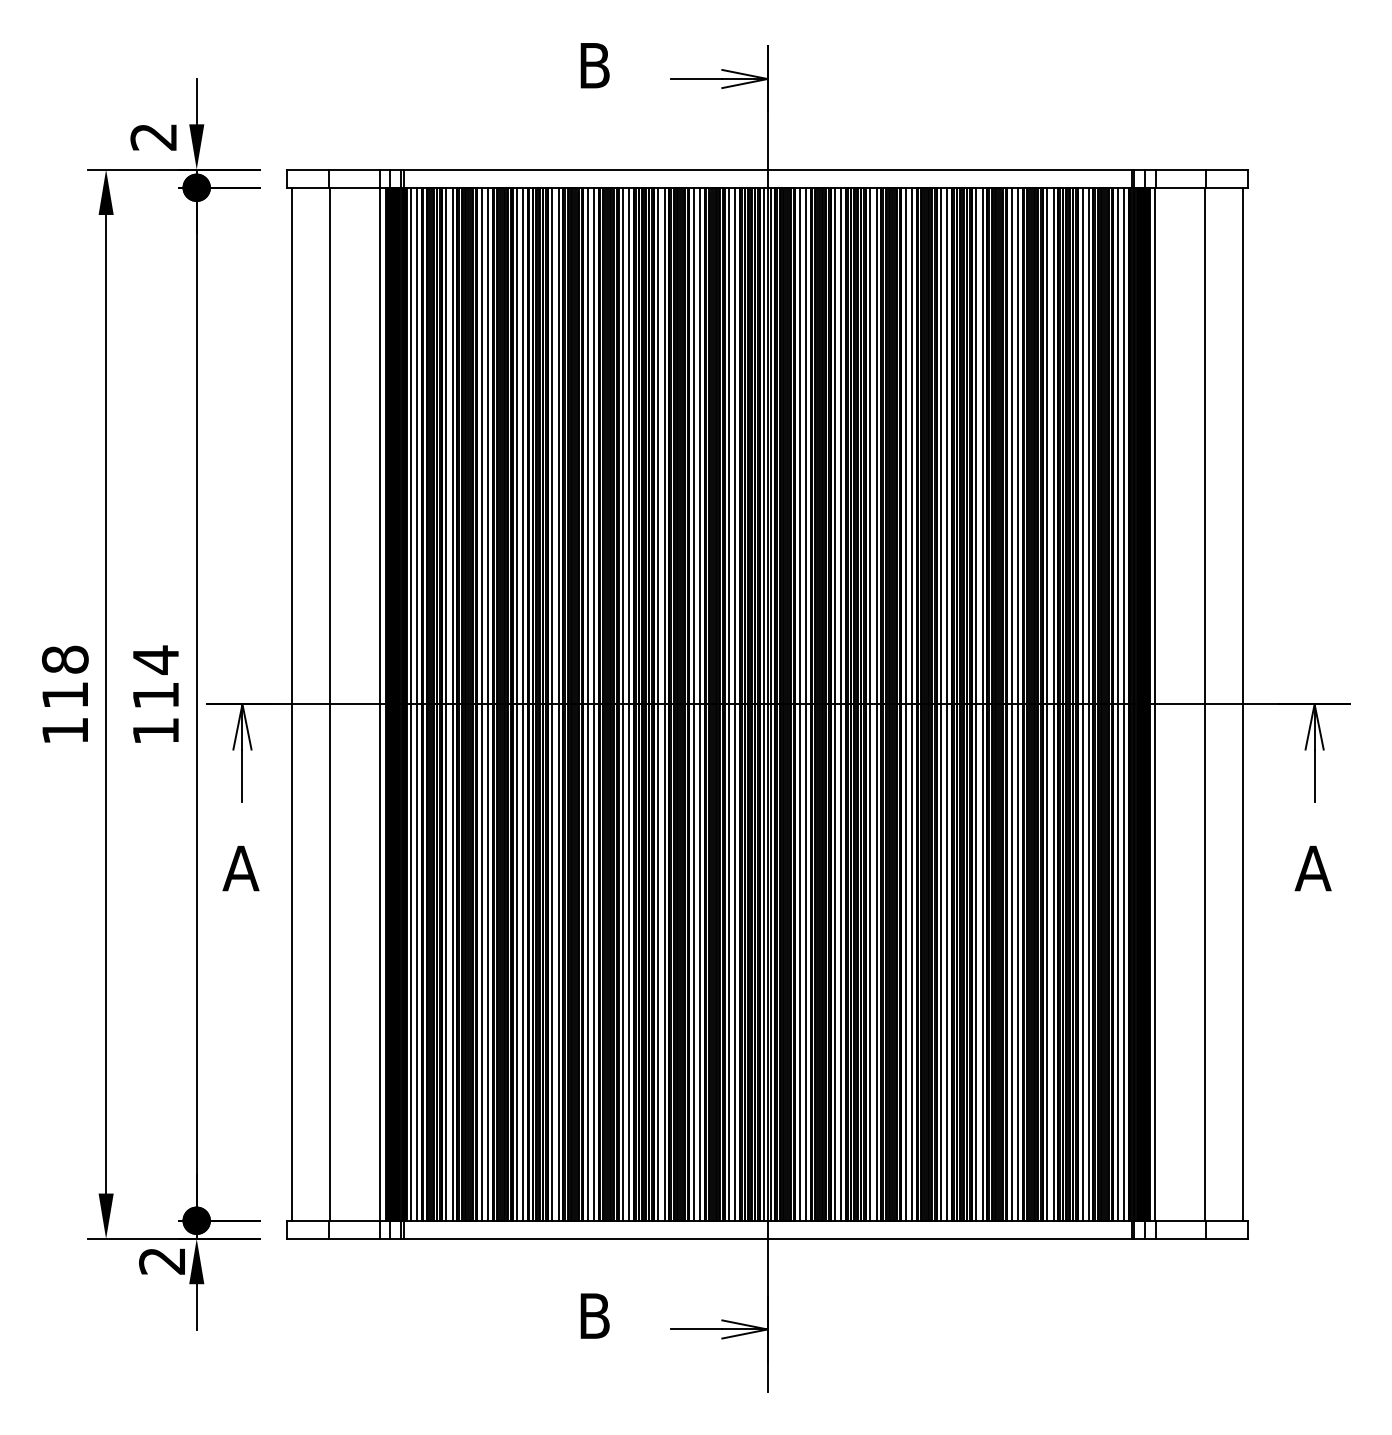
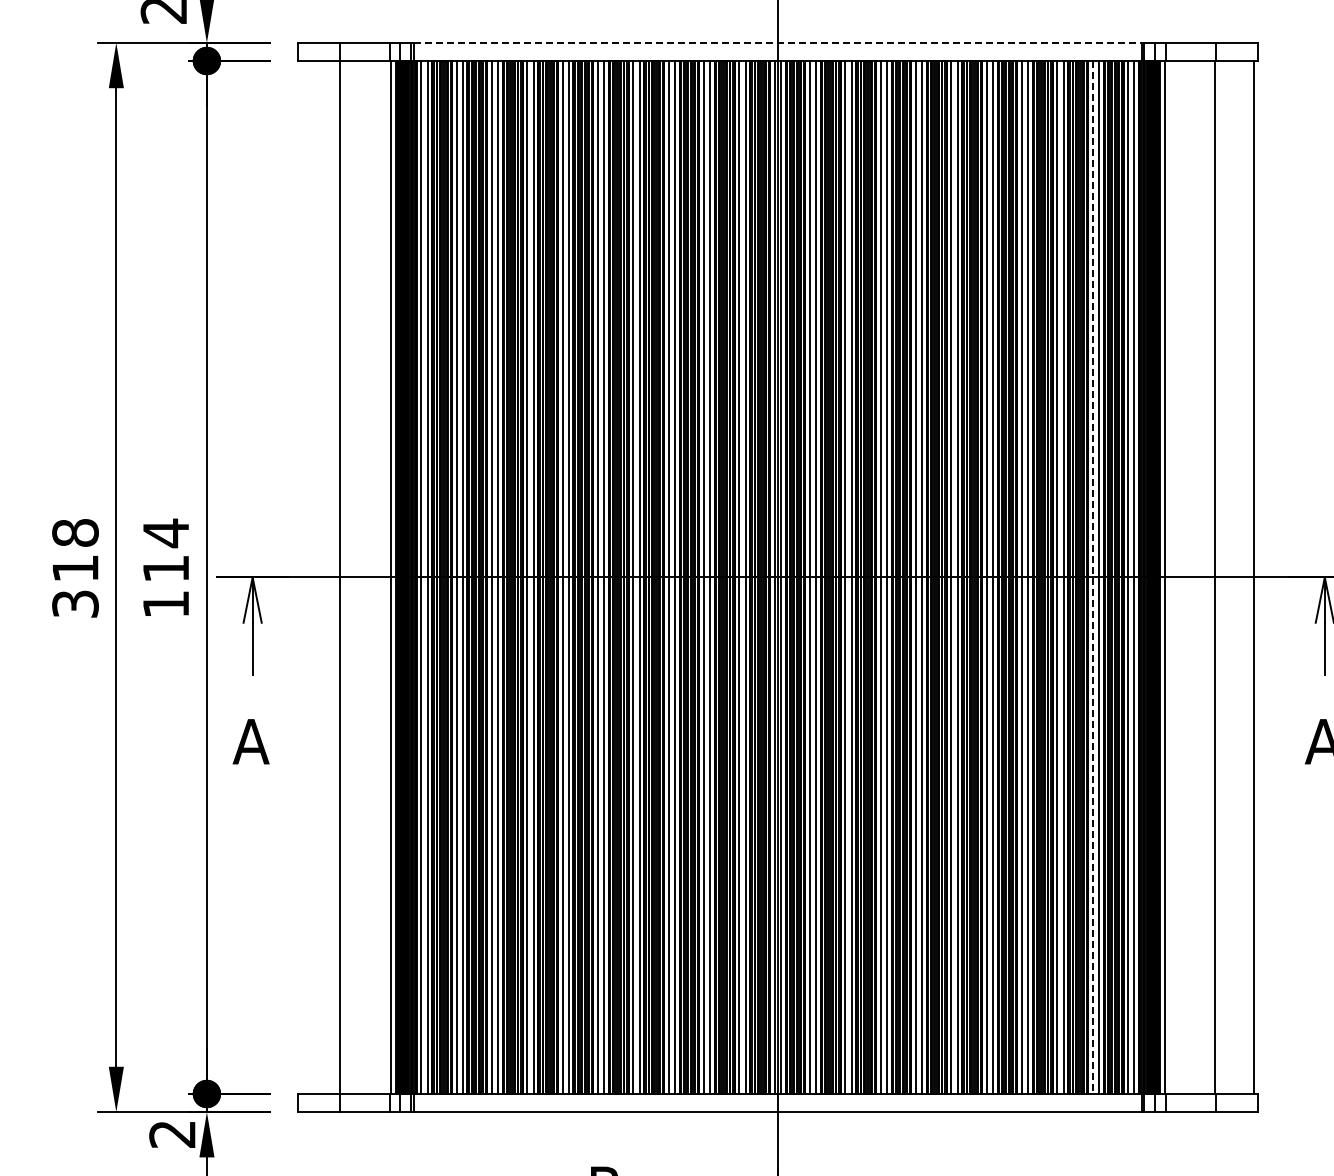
line: (767, 169) -> (777, 42), solid -> dashed
line: (291, 703) -> (301, 576), removed
line: (1082, 704) -> (1092, 577), solid -> dashed
text: (64, 730) -> (74, 603), 118 -> 318

